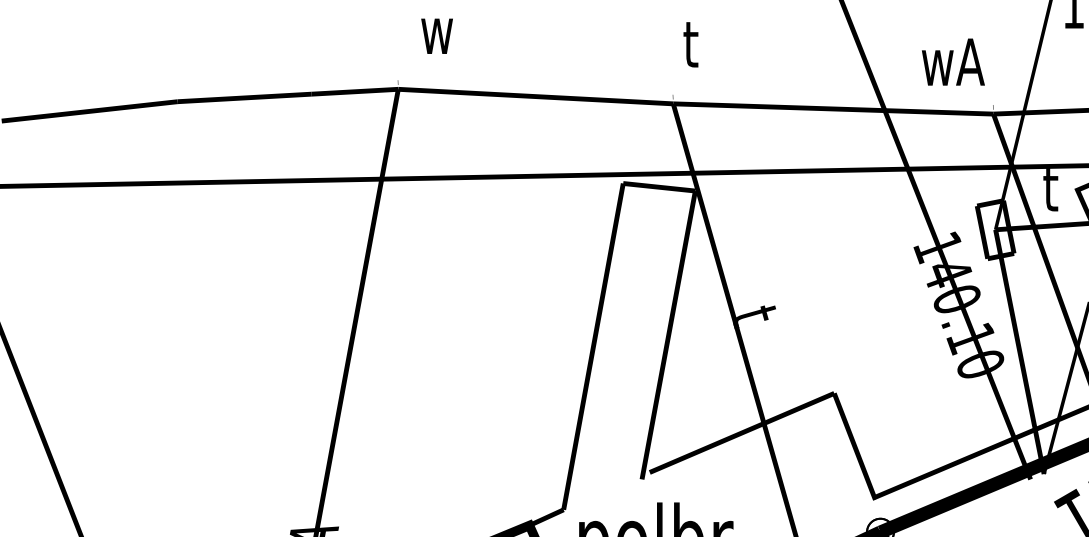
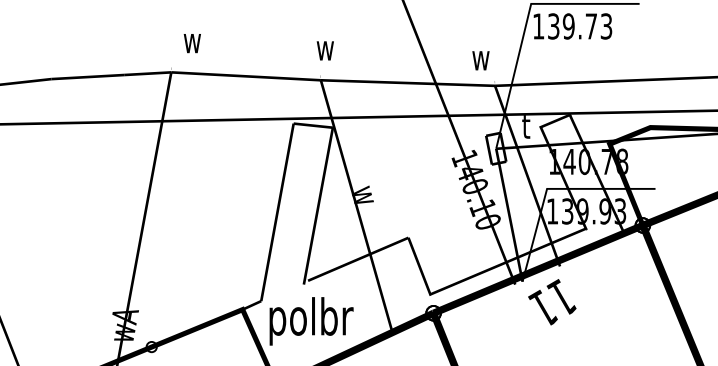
text: (681, 43) -> (325, 47), t -> w
text: (953, 61) -> (473, 57), wA -> w
text: (753, 313) -> (364, 194), t -> w

